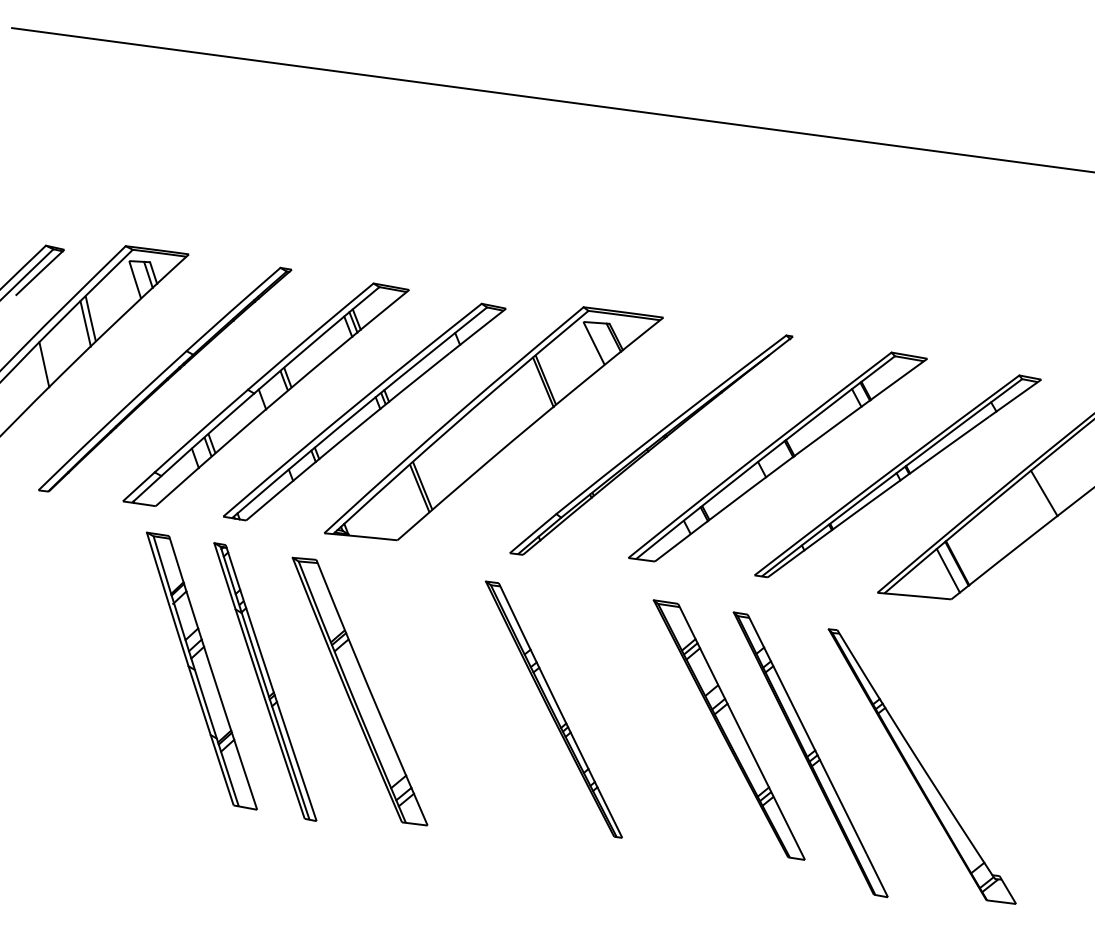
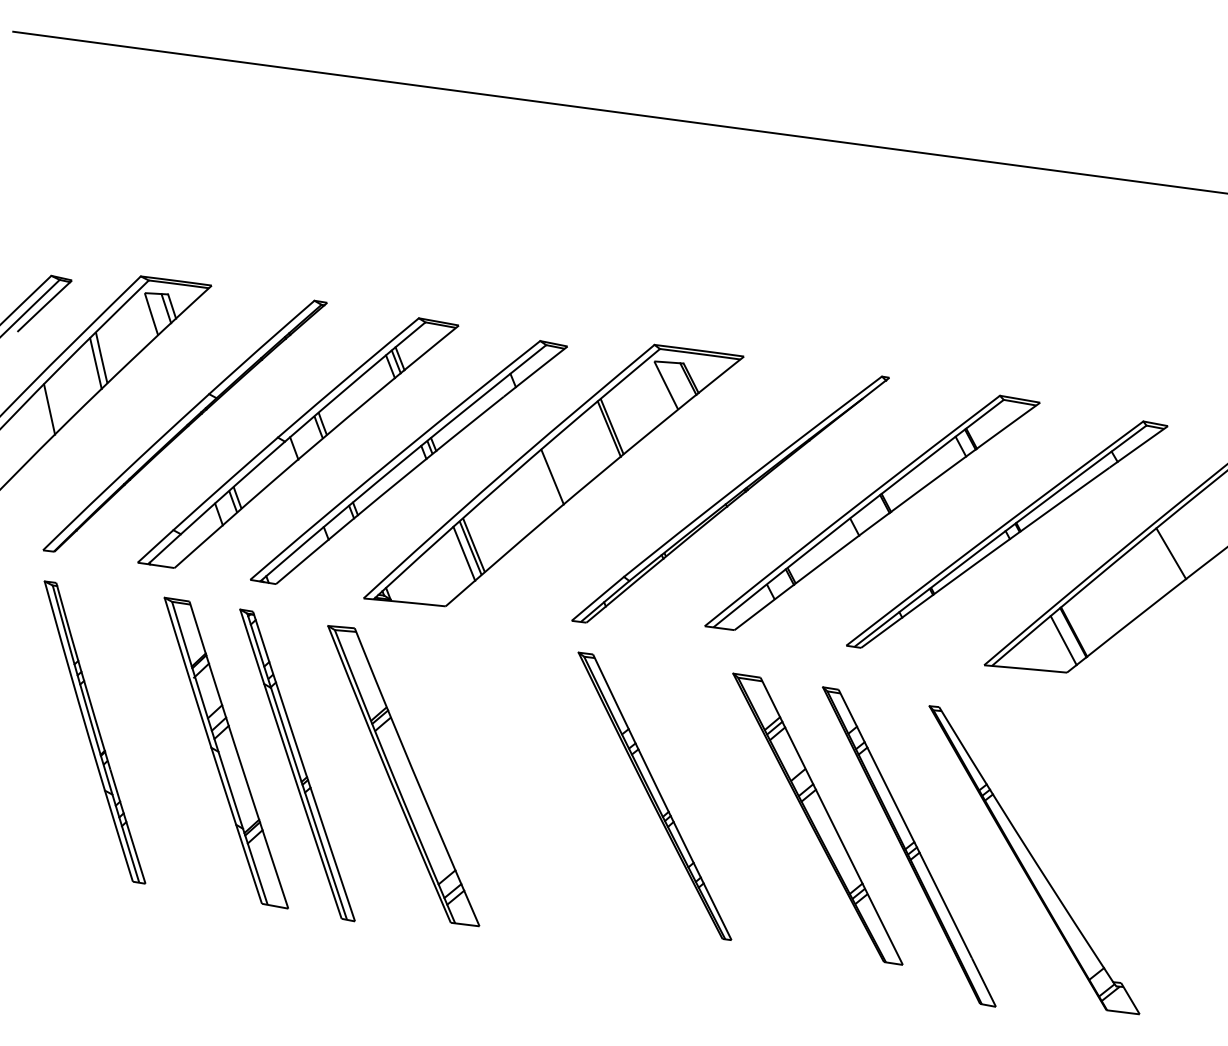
line: (492, 424) -> (552, 476), added
line: (413, 493) -> (463, 553), added
part: (84, 652) -> (94, 732), added
part: (553, 709) -> (654, 796), moved

